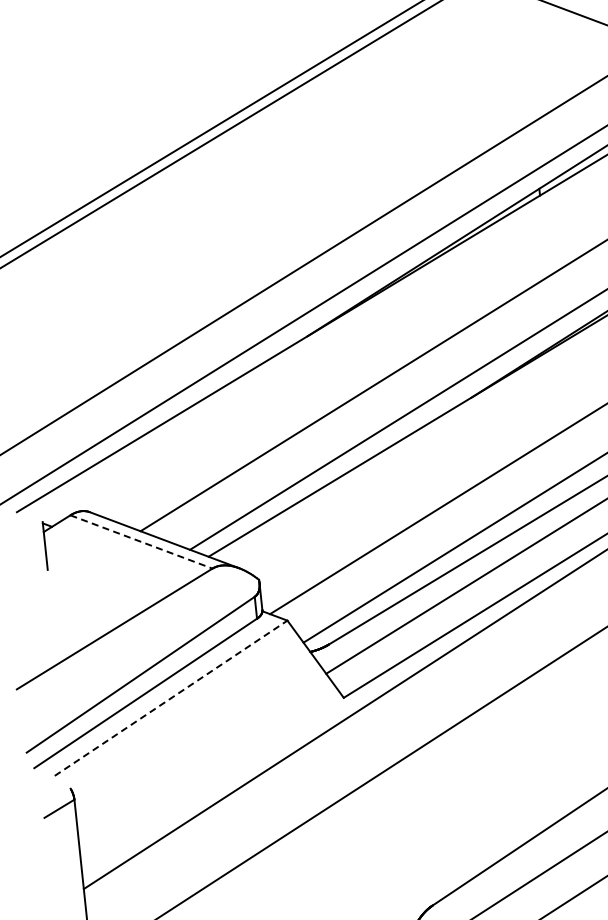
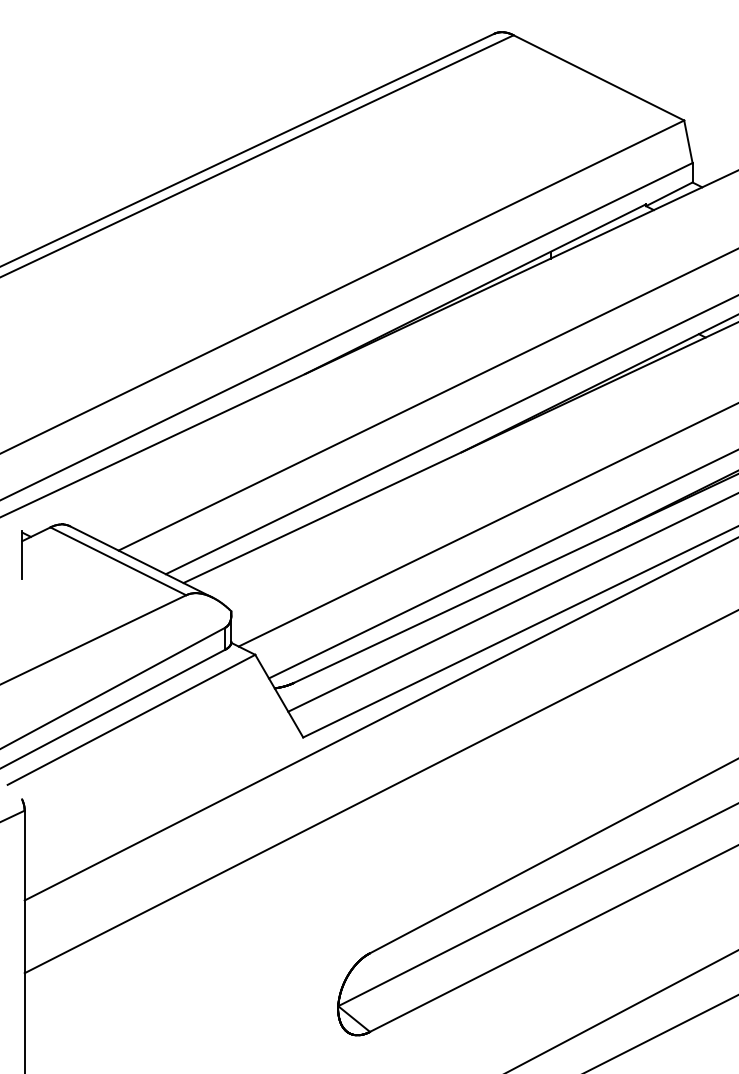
line: (141, 542) -> (118, 561), dashed -> solid
line: (171, 697) -> (131, 719), dashed -> solid

